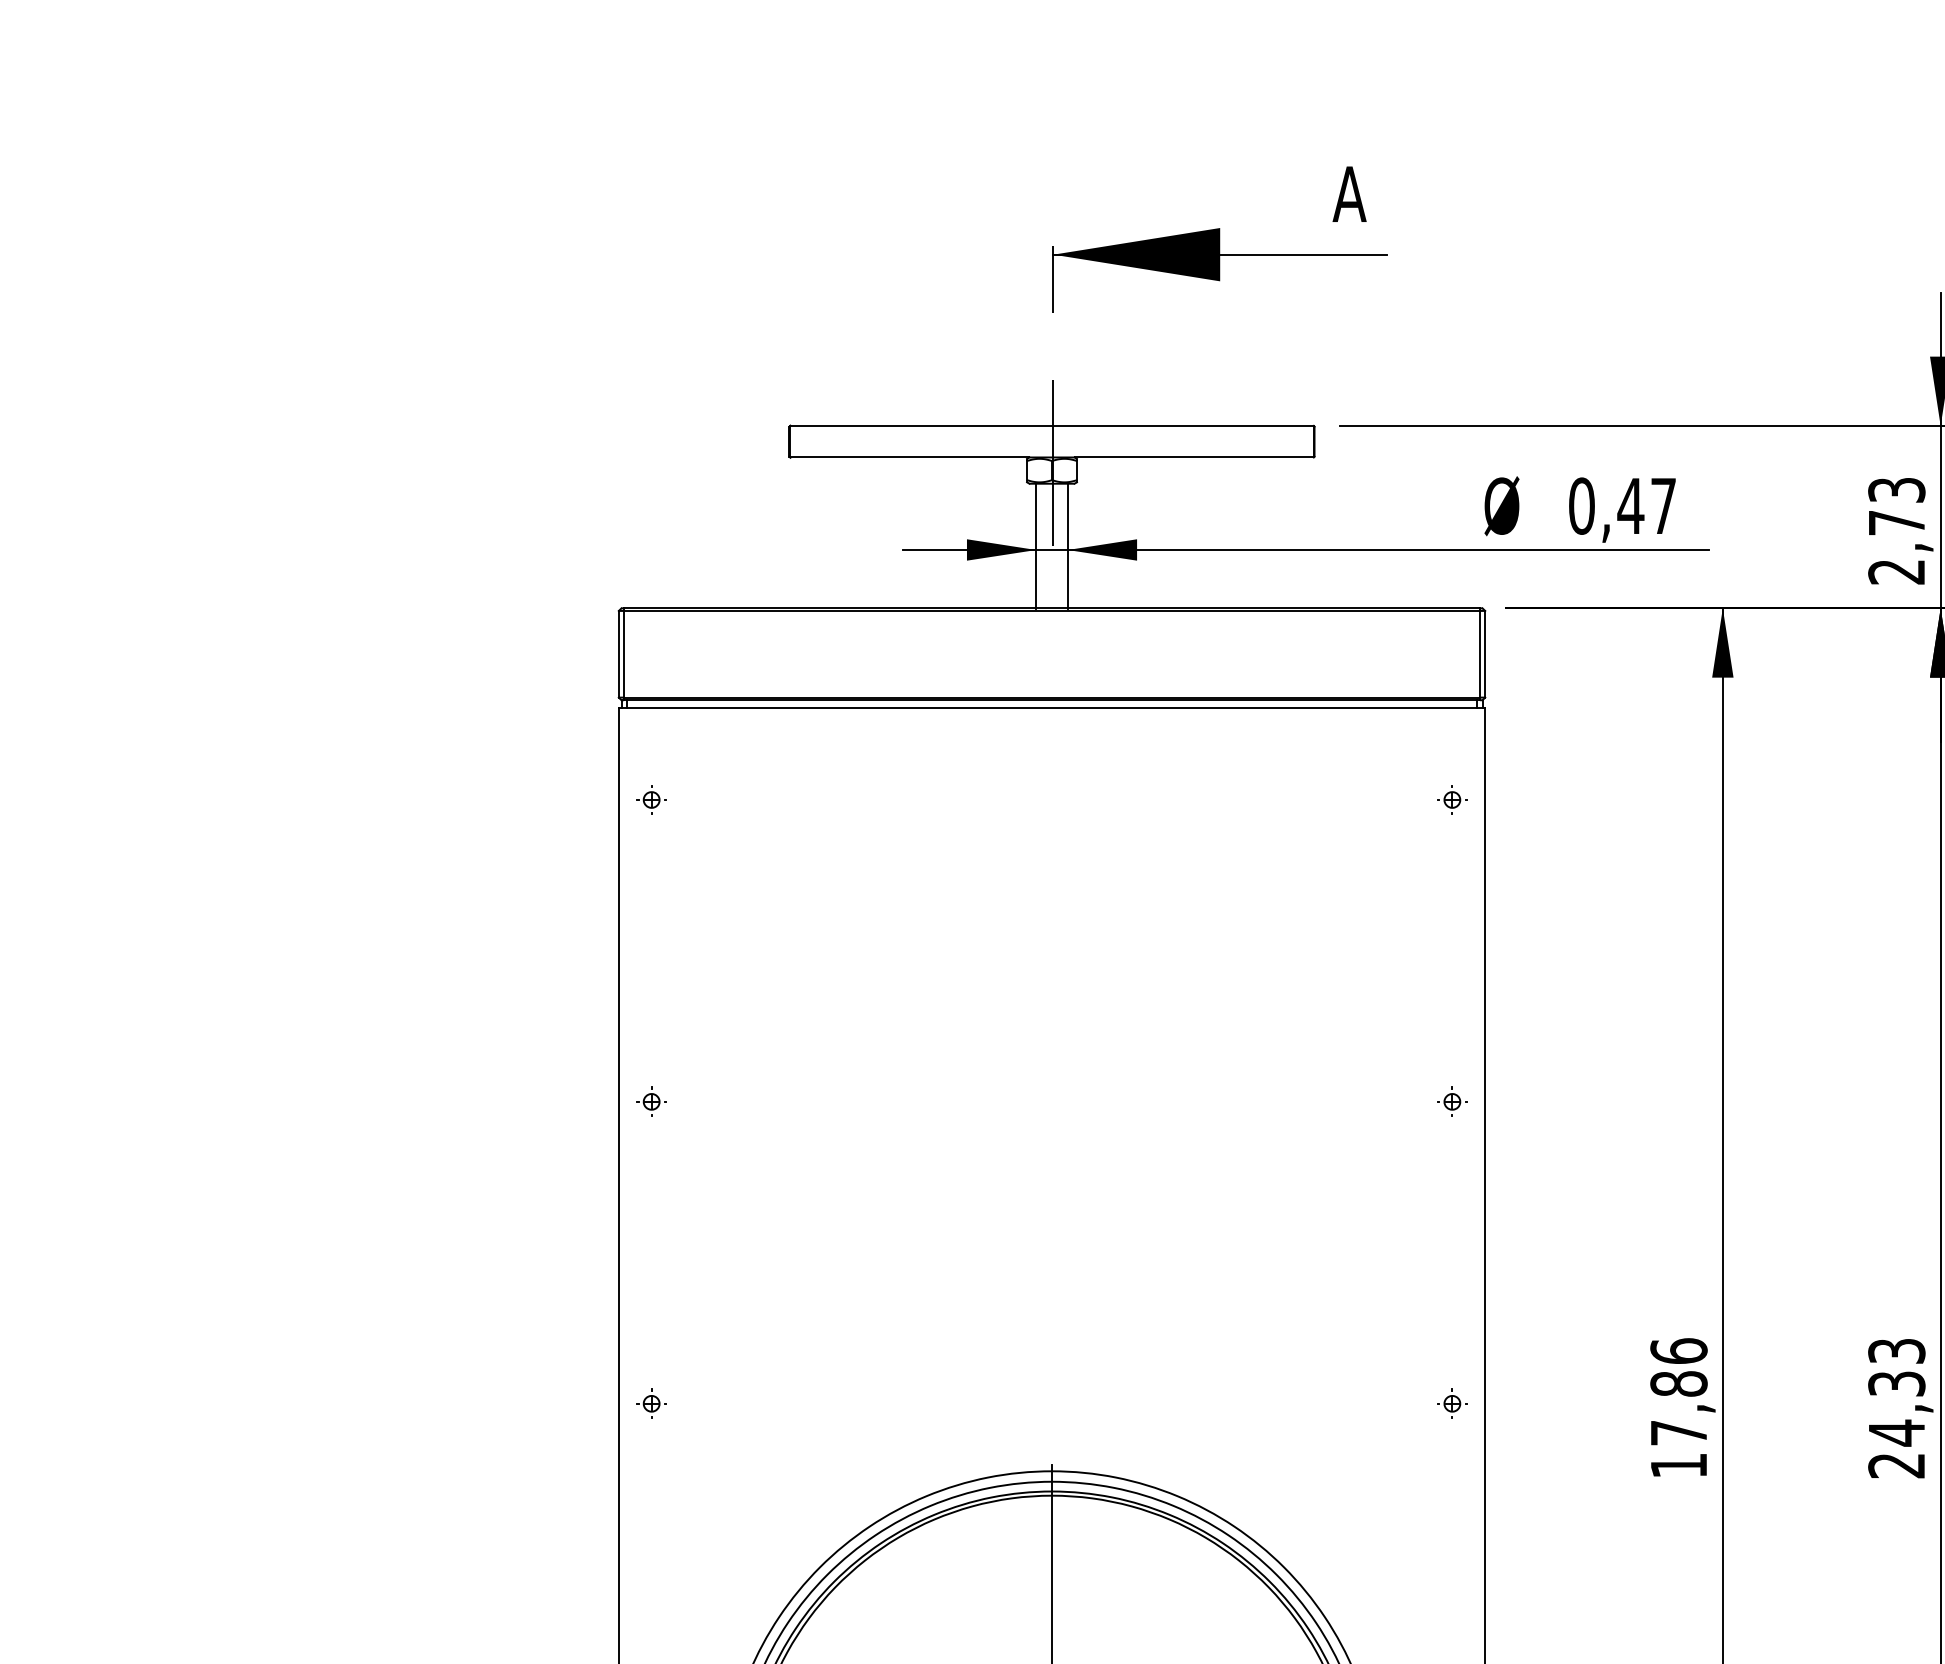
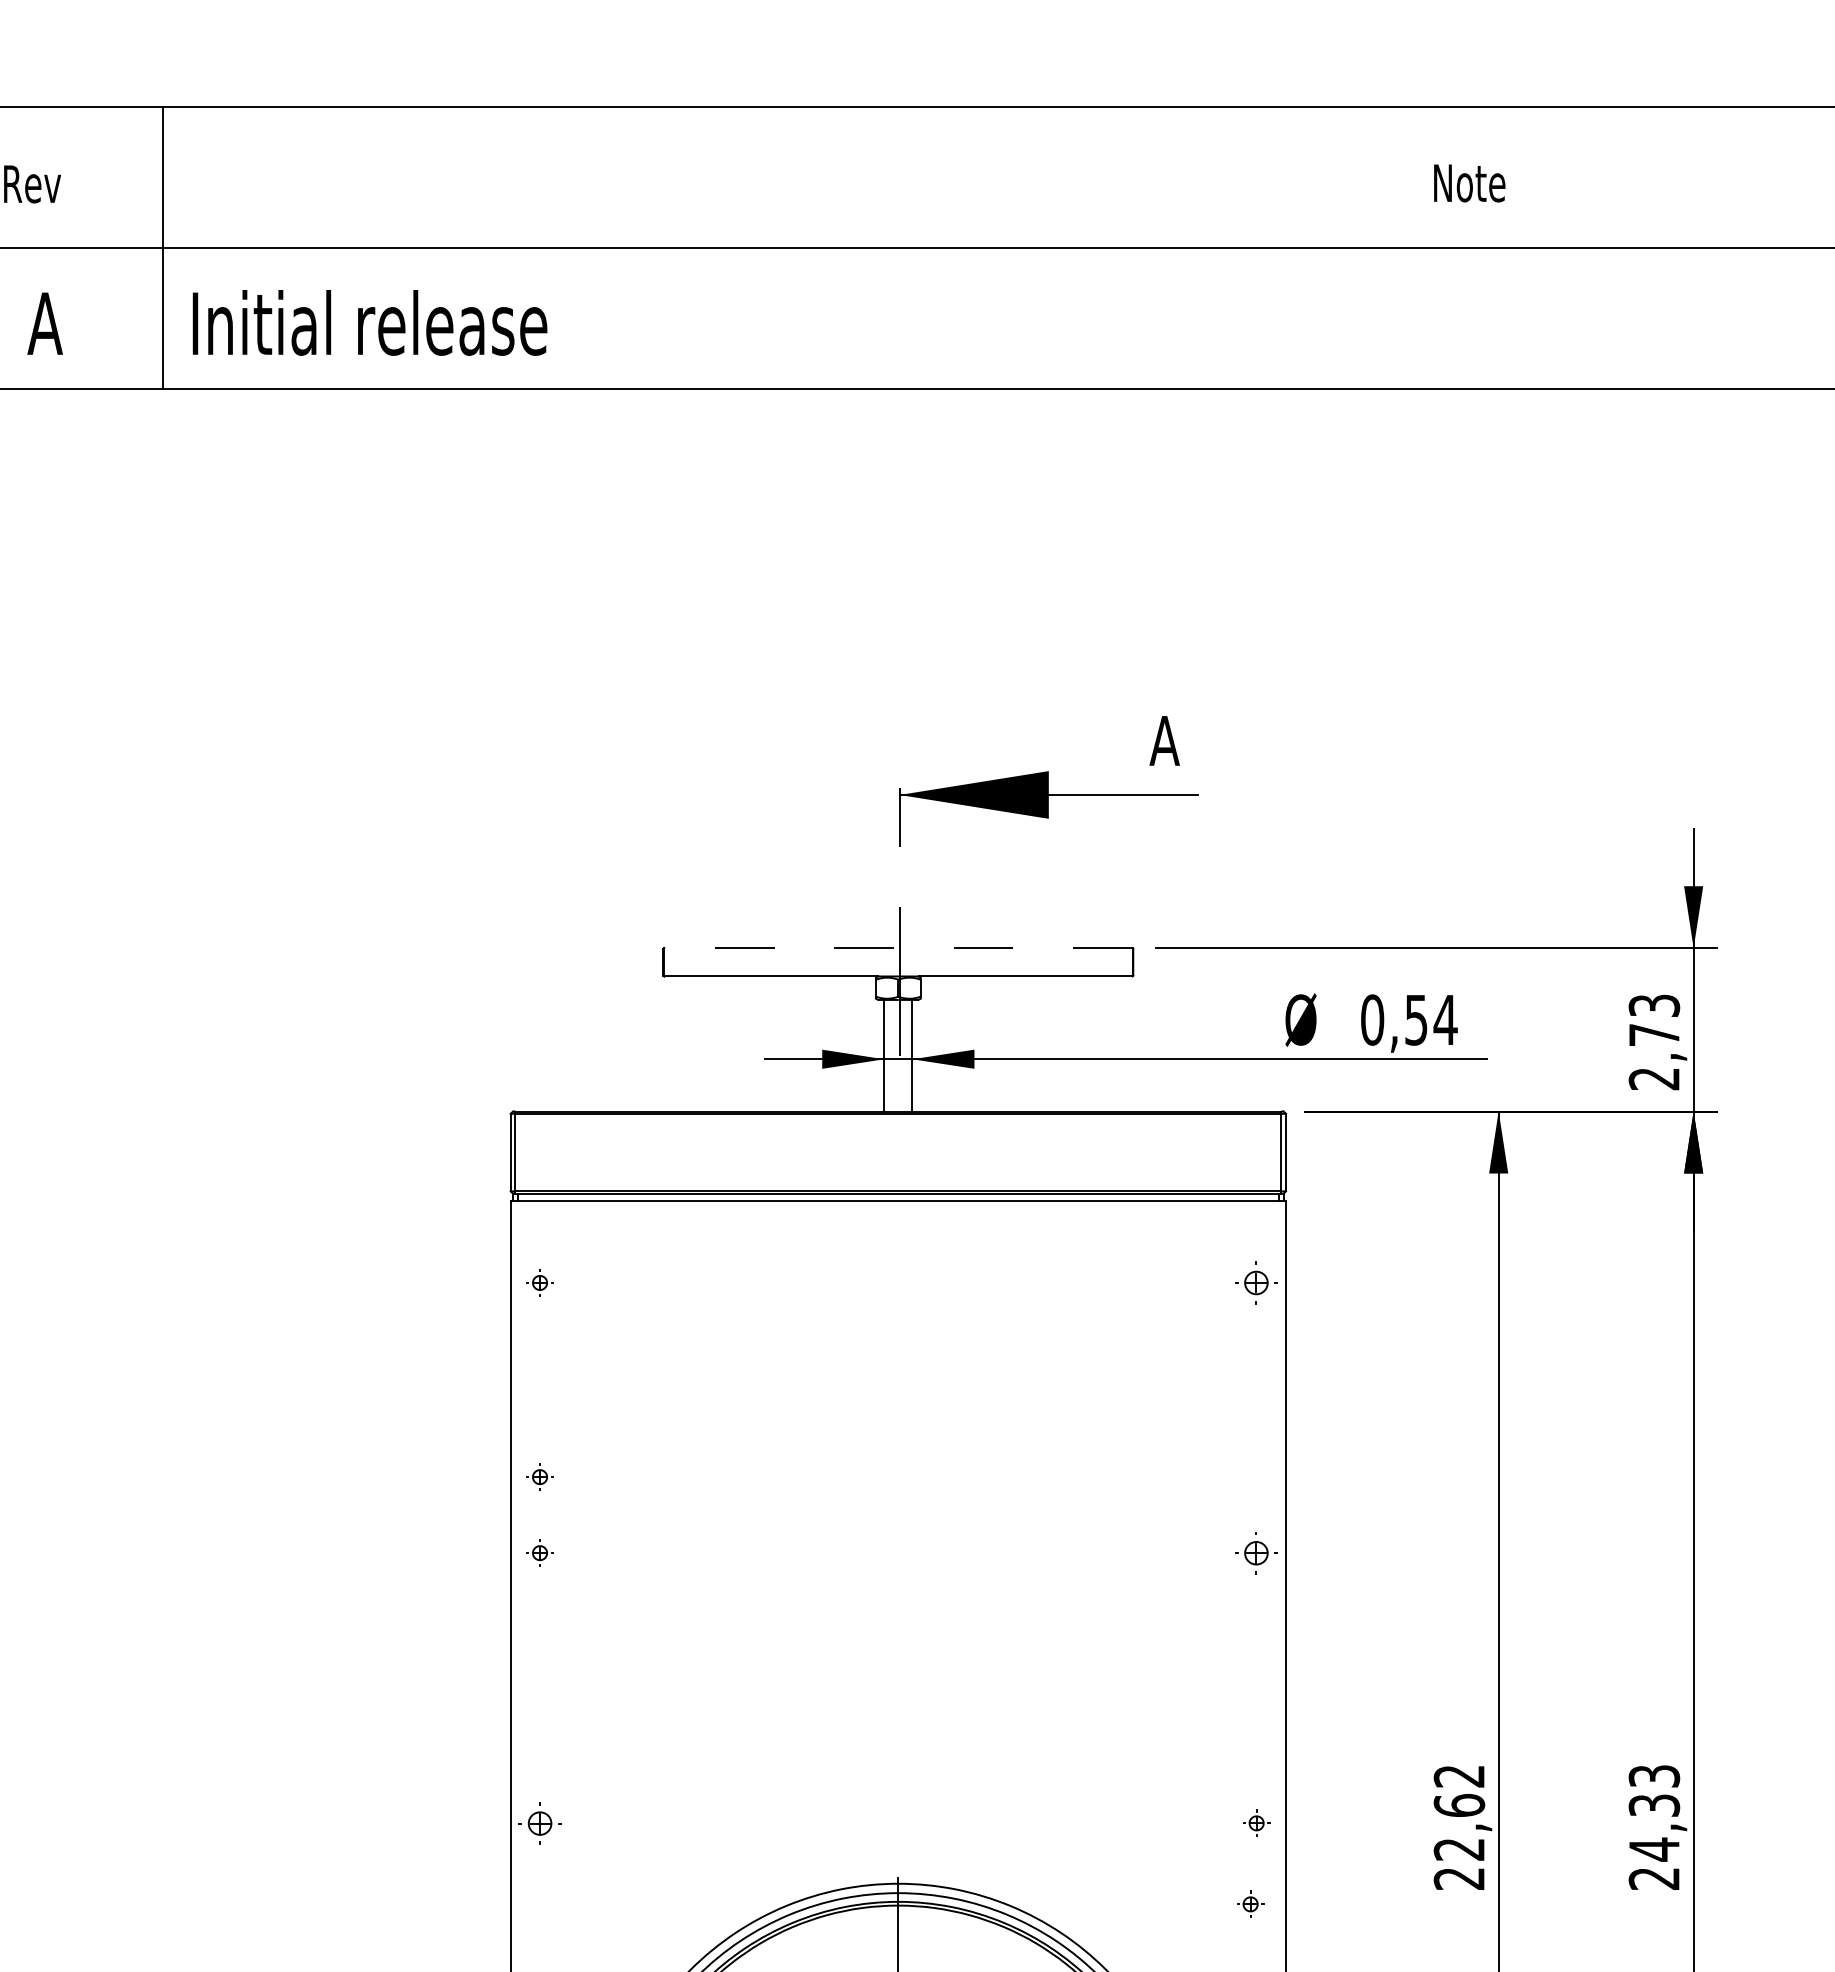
line: (1051, 426) -> (897, 948), solid -> dashed
text: (1646, 506) -> (1430, 1020), 0,47 -> 0,54
part: (1452, 799) -> (1256, 1282), size x1.6
part: (651, 1016) -> (539, 1476), added
part: (1452, 1101) -> (1256, 1552), size x1.6
part: (651, 1402) -> (539, 1822), size x1.6
text: (1679, 1407) -> (1459, 1826), 17,86 -> 22,62
part: (1445, 1493) -> (1250, 1903), added

